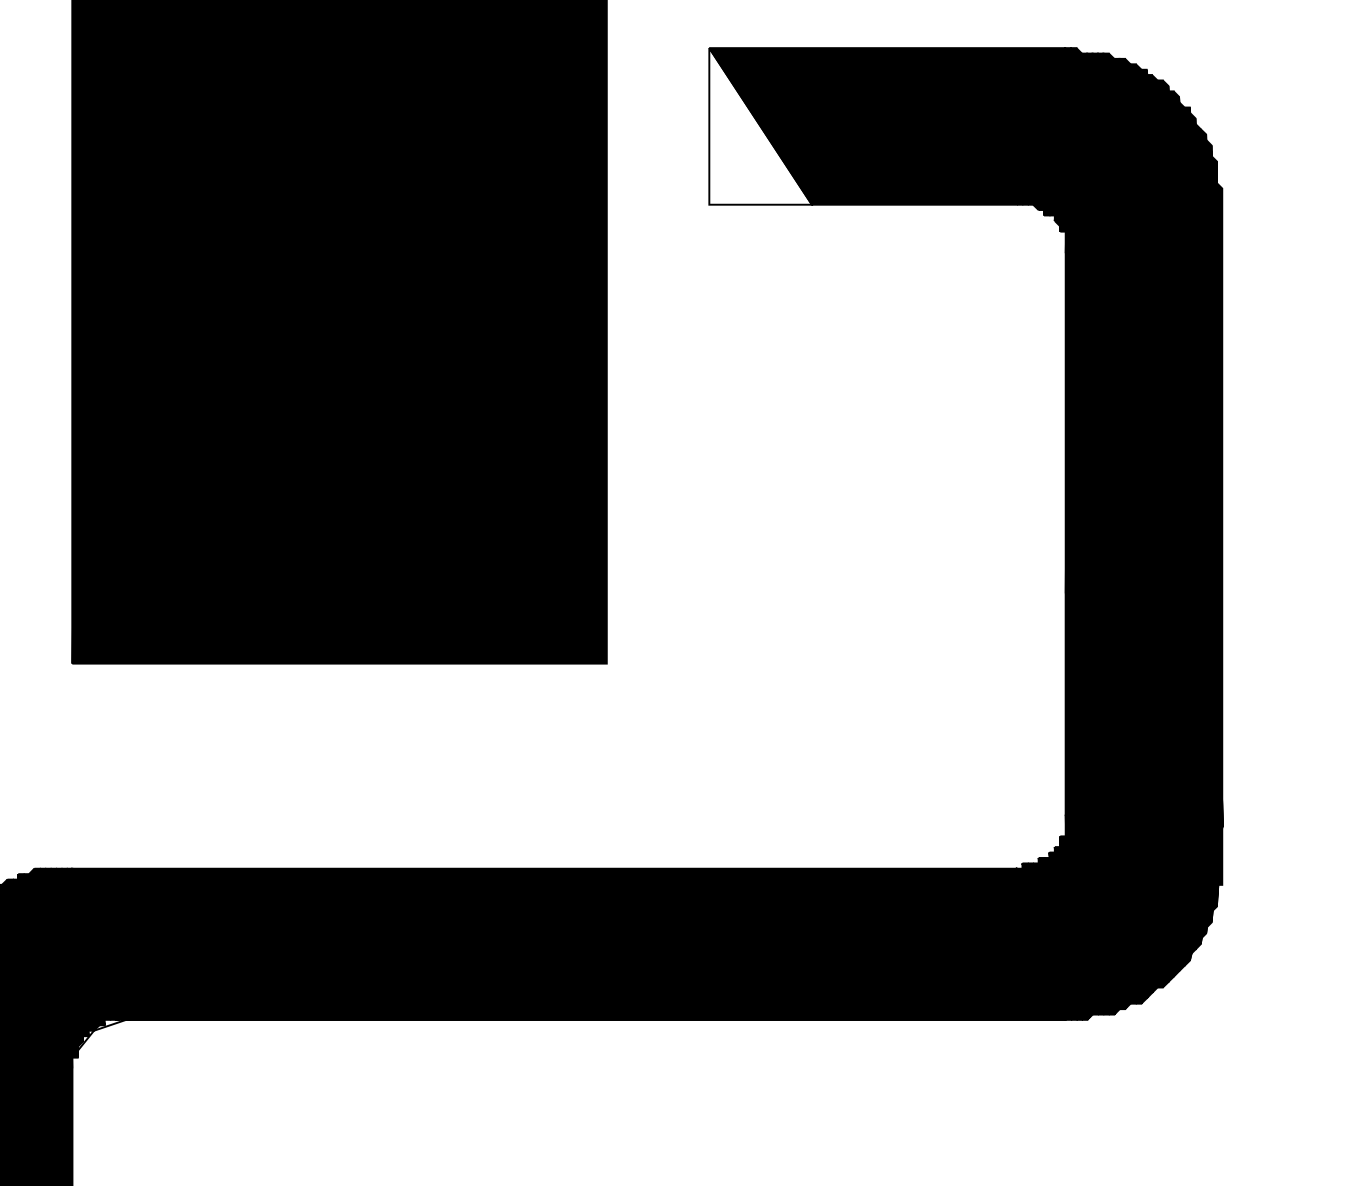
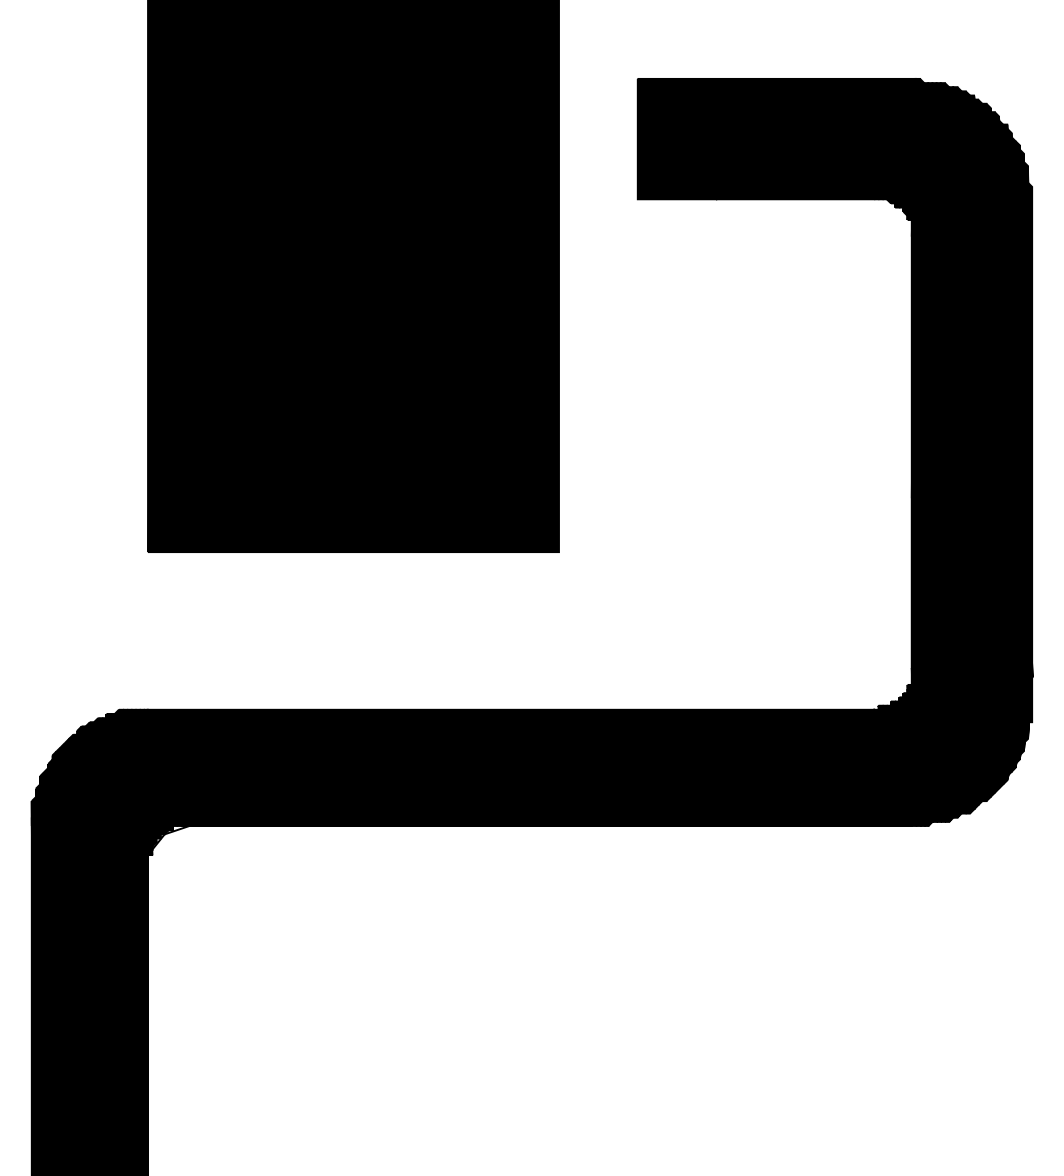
fill: (759, 125) -> (676, 138), added

